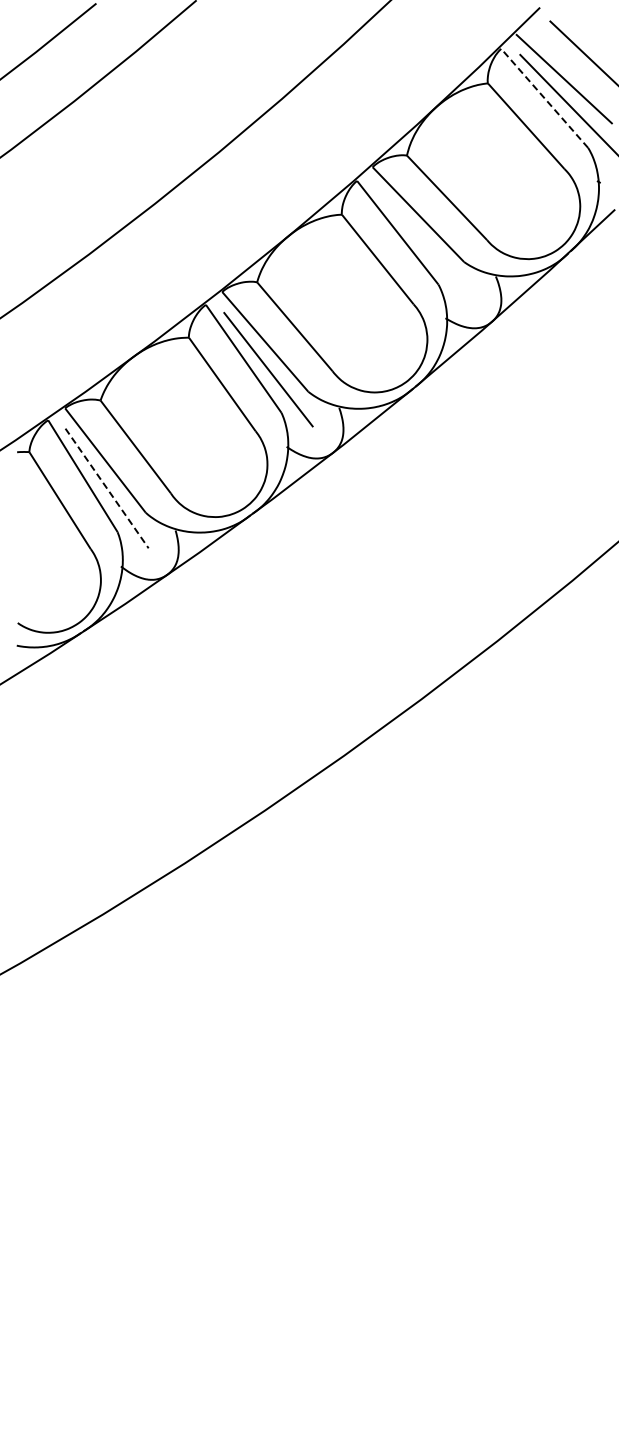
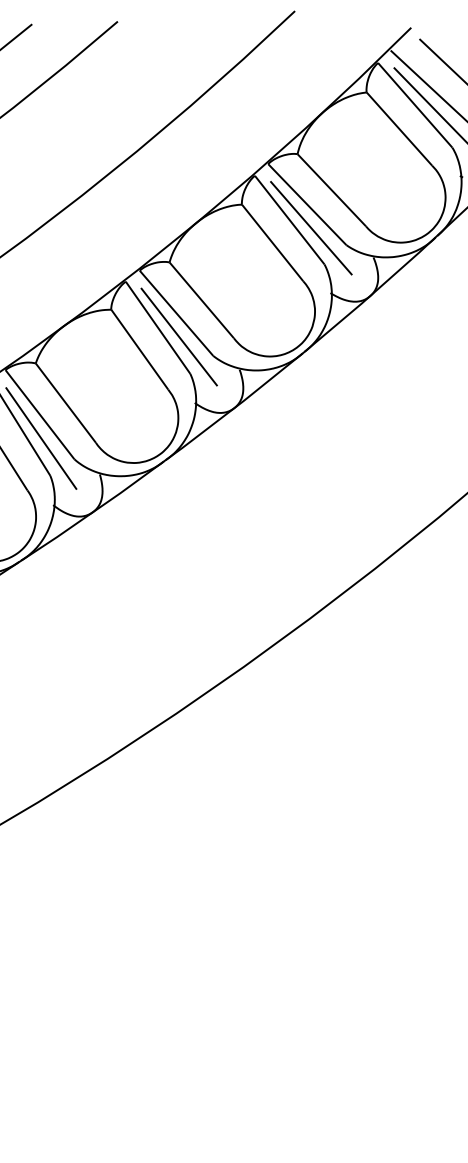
line: (544, 98) -> (415, 105), dashed -> solid
line: (422, 242) -> (310, 228), added
line: (107, 488) -> (41, 438), dashed -> solid

